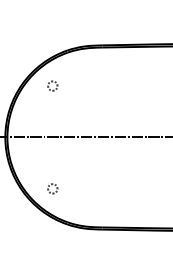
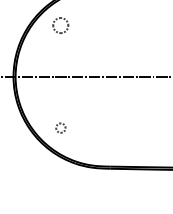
part: (52, 85) -> (60, 24), size x1.6

